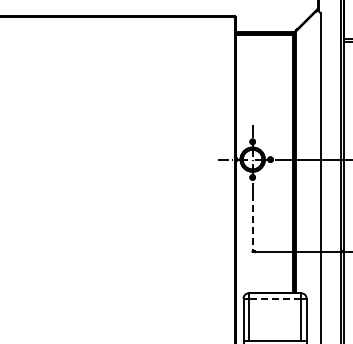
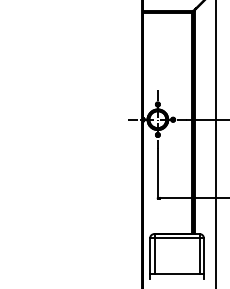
line: (252, 223) -> (157, 174), dashed -> solid
line: (274, 298) -> (176, 238), dashed -> solid

